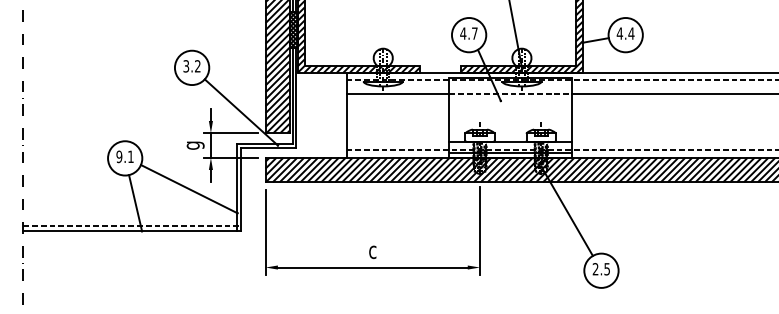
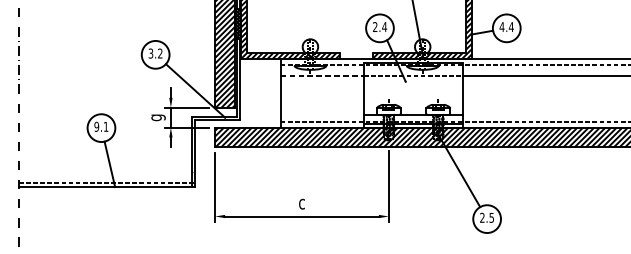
text: (468, 33) -> (379, 27), 4.7 -> 2.4
line: (398, 93) -> (322, 75), solid -> dashed
line: (189, 189) -> (153, 153), removed

